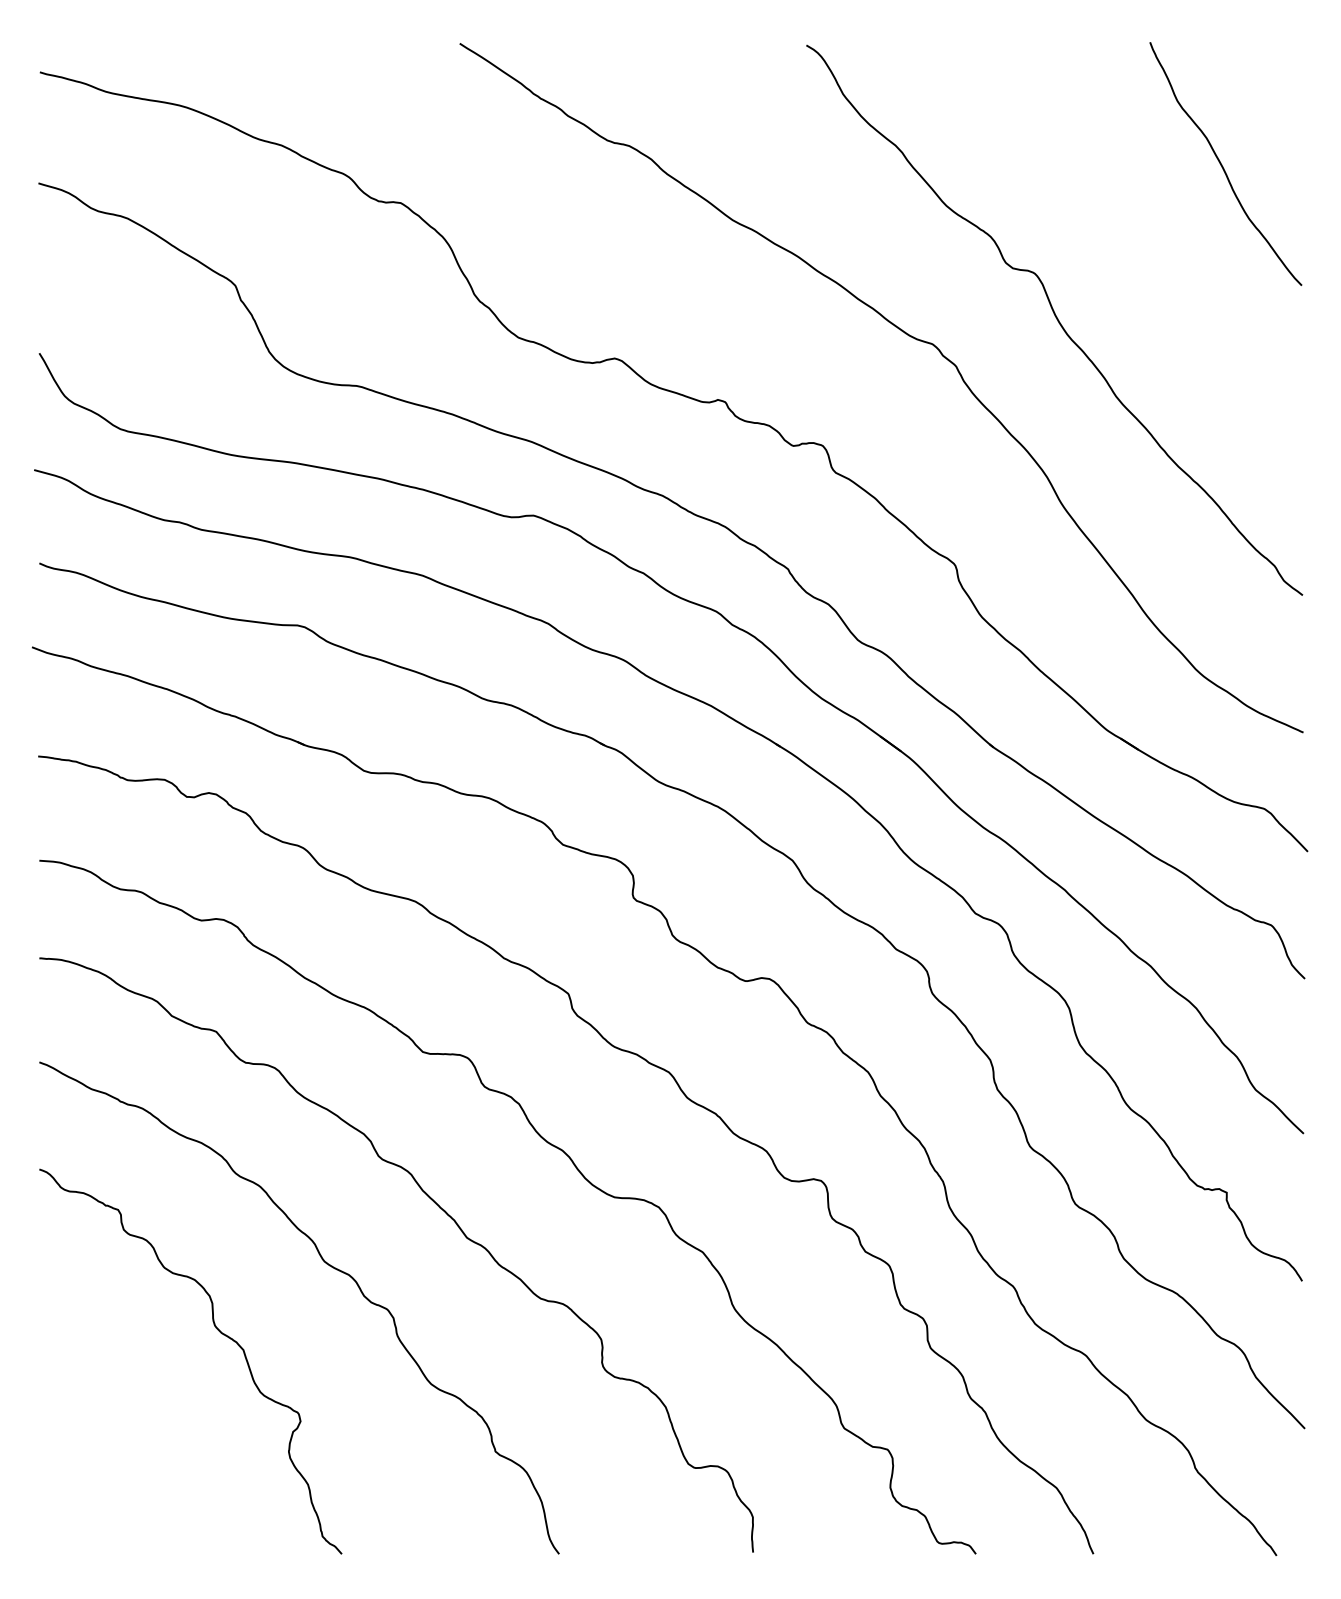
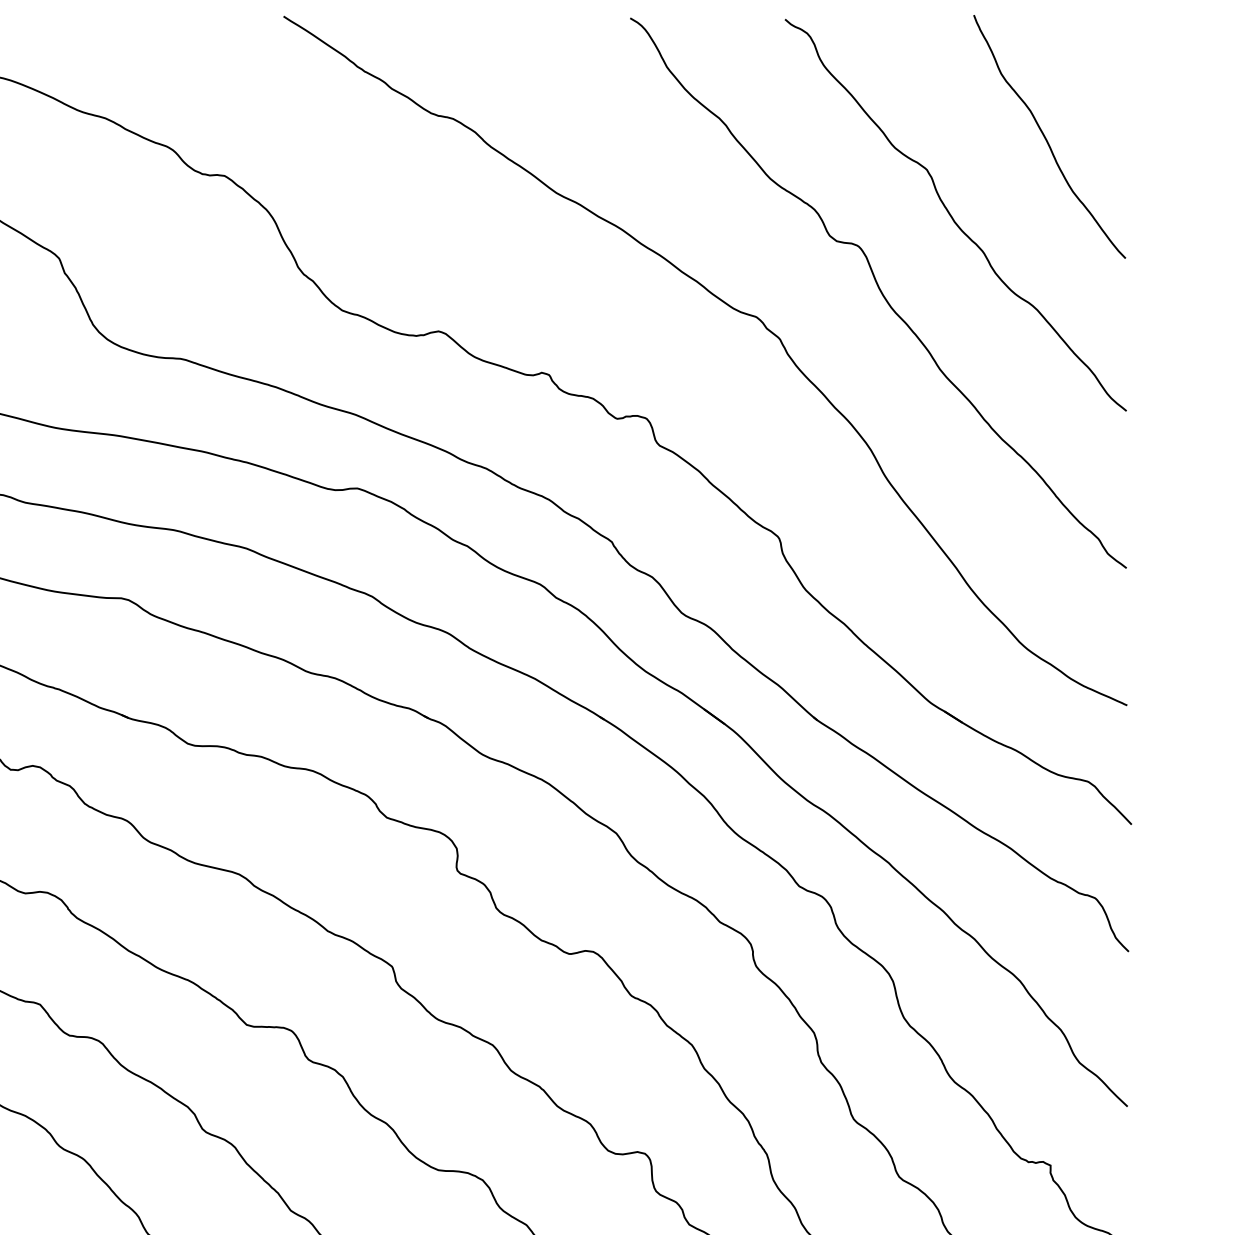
curve: (1129, 244) -> (953, 217), added

